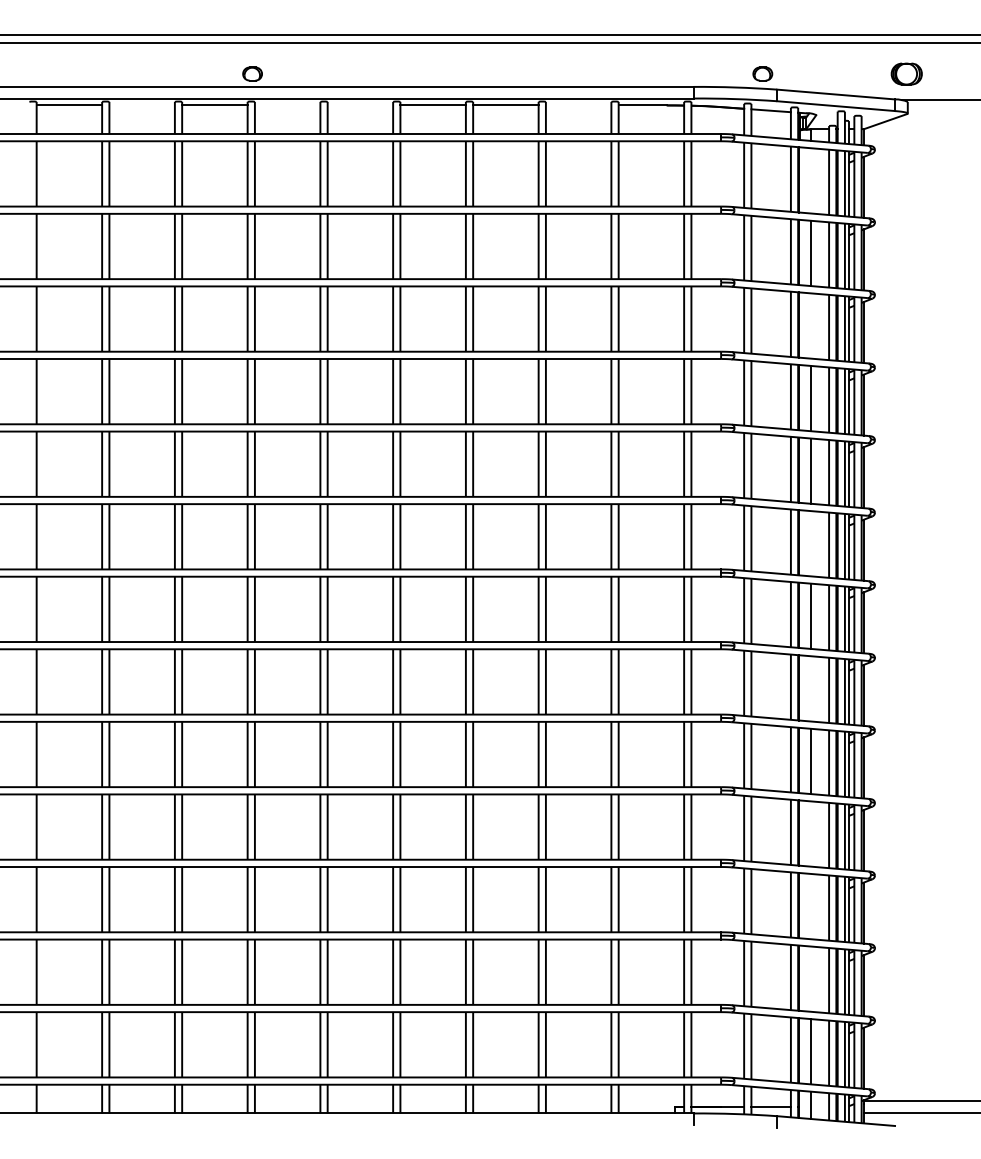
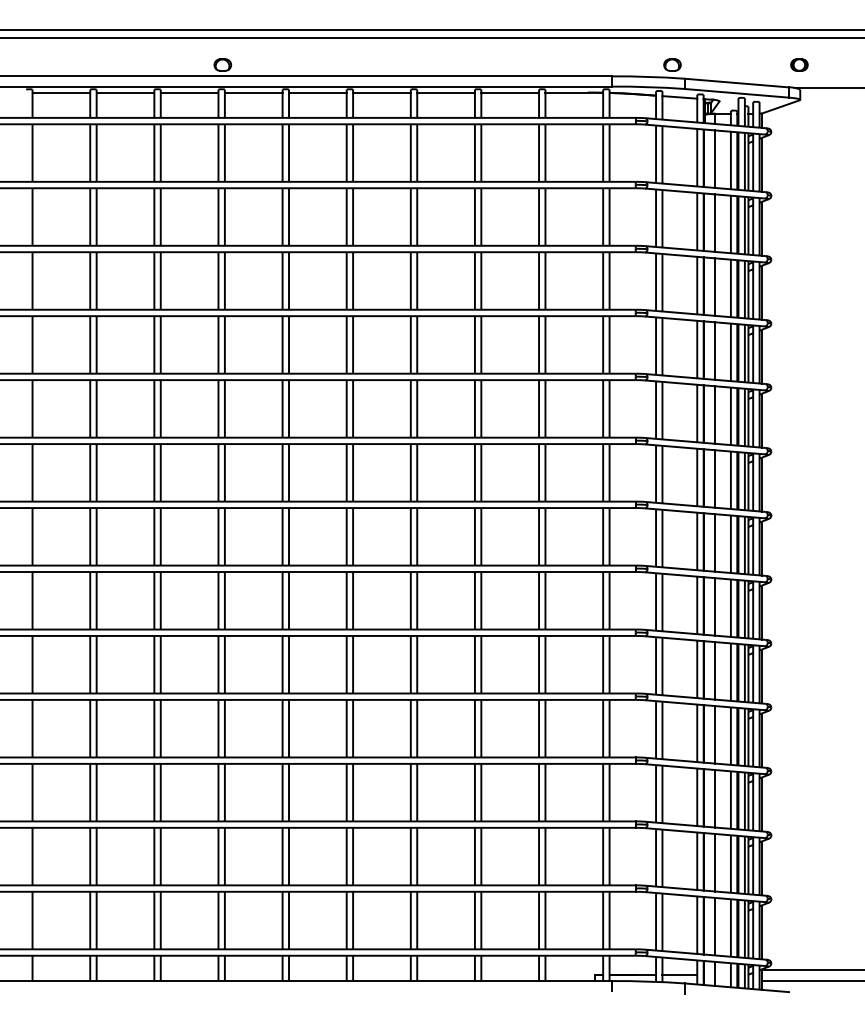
part: (906, 73) -> (799, 64), size x0.62
line: (141, 105) -> (124, 92), added
line: (287, 105) -> (253, 92), added
line: (360, 105) -> (317, 92), added
line: (578, 105) -> (510, 92), added
line: (811, 180) -> (715, 158), added
line: (811, 325) -> (715, 286), added
line: (811, 543) -> (715, 478), added
line: (811, 688) -> (715, 606), added
line: (811, 833) -> (715, 734), added
line: (811, 906) -> (715, 798), added
line: (811, 978) -> (715, 862), added

